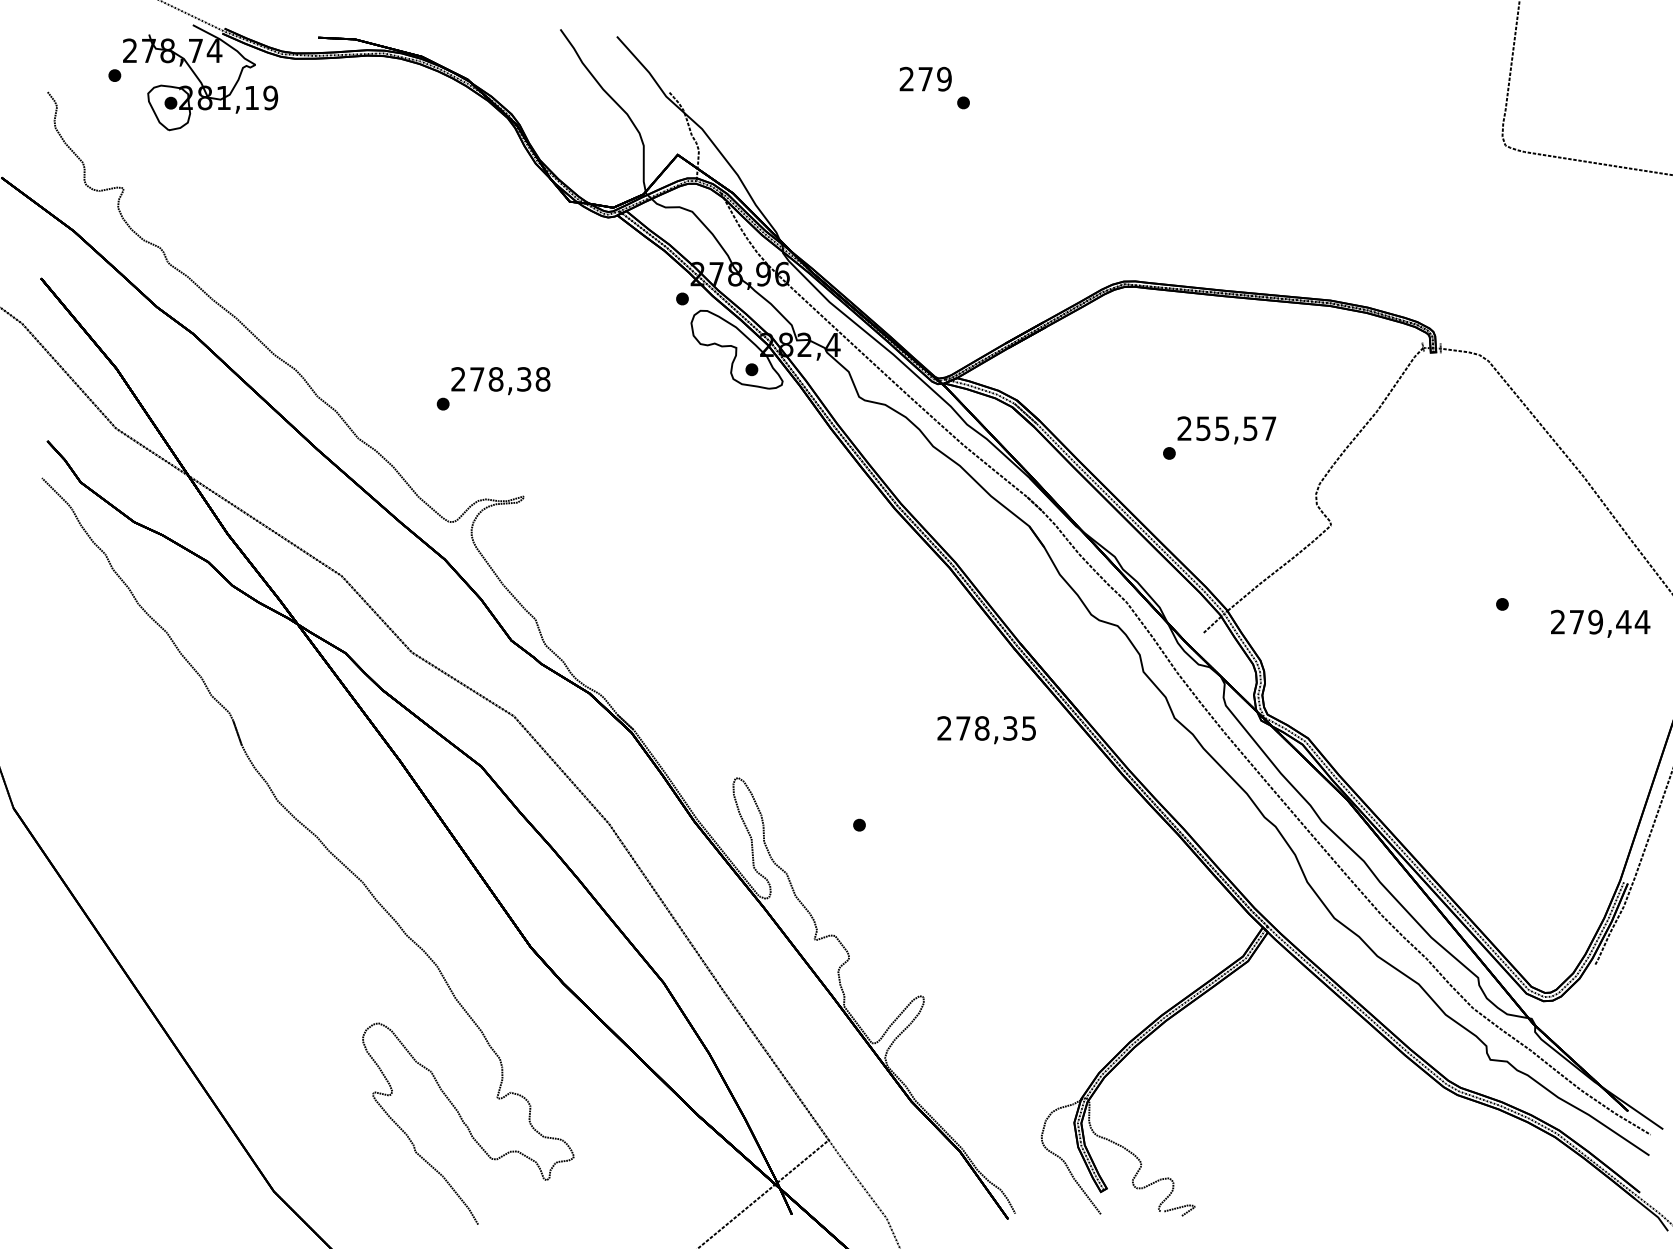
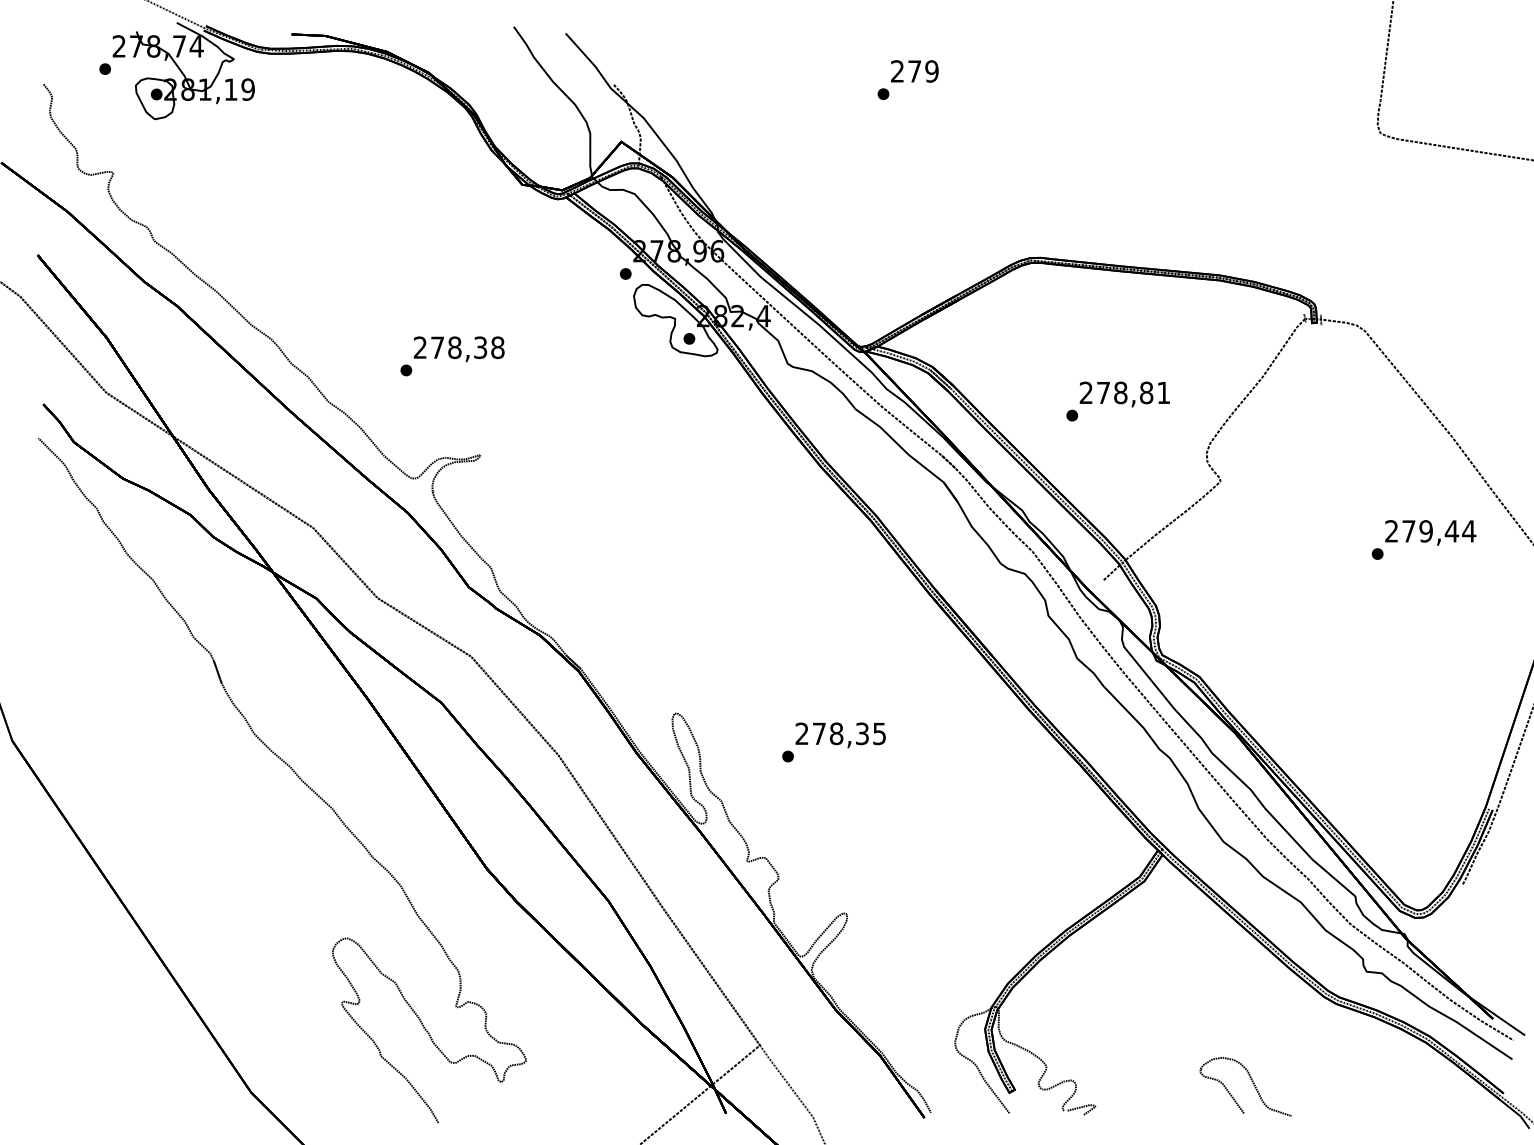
text: (925, 79) -> (914, 71), moved
text: (1236, 428) -> (1133, 392), 255,57 -> 278,81
text: (1600, 623) -> (1430, 532), moved
text: (986, 730) -> (840, 735), moved
curve: (1365, 1181) -> (1252, 1083), added

